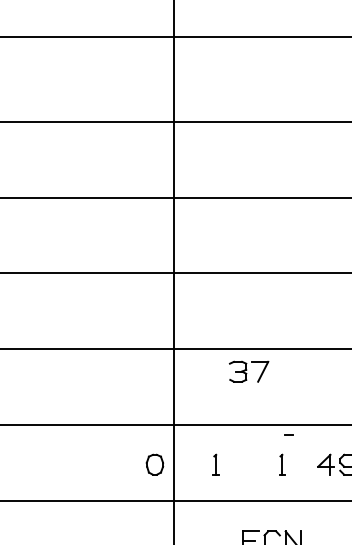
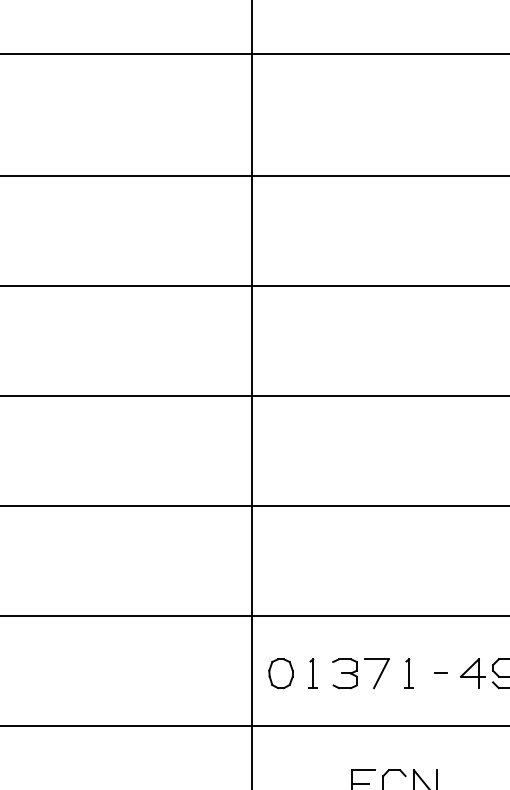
part: (249, 371) -> (361, 673), moved
line: (288, 434) -> (439, 673), moved
part: (154, 464) -> (280, 673), moved

